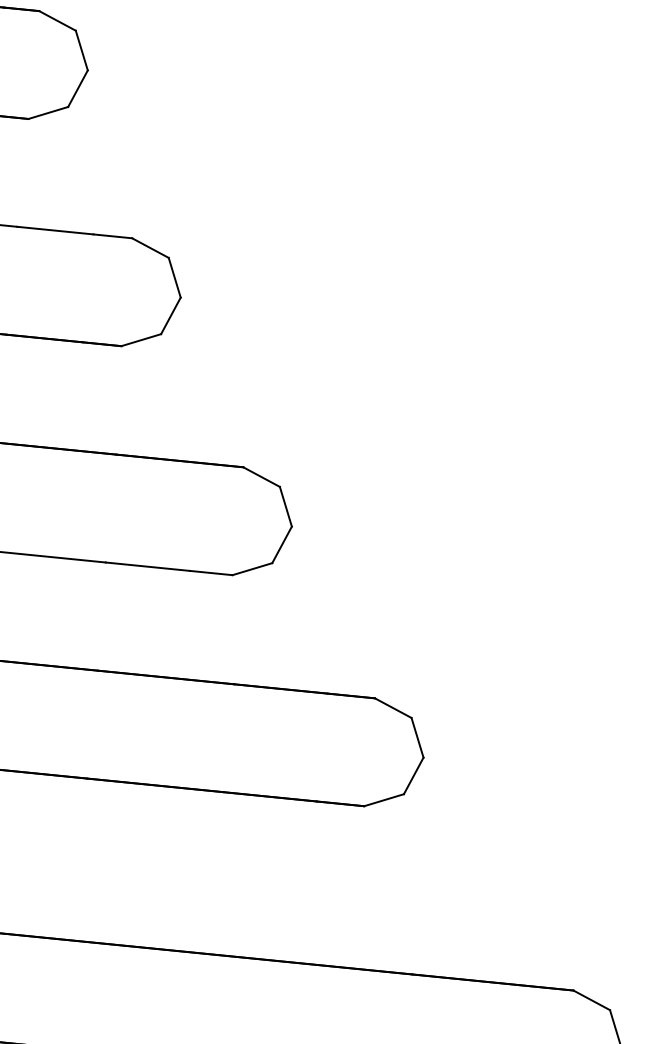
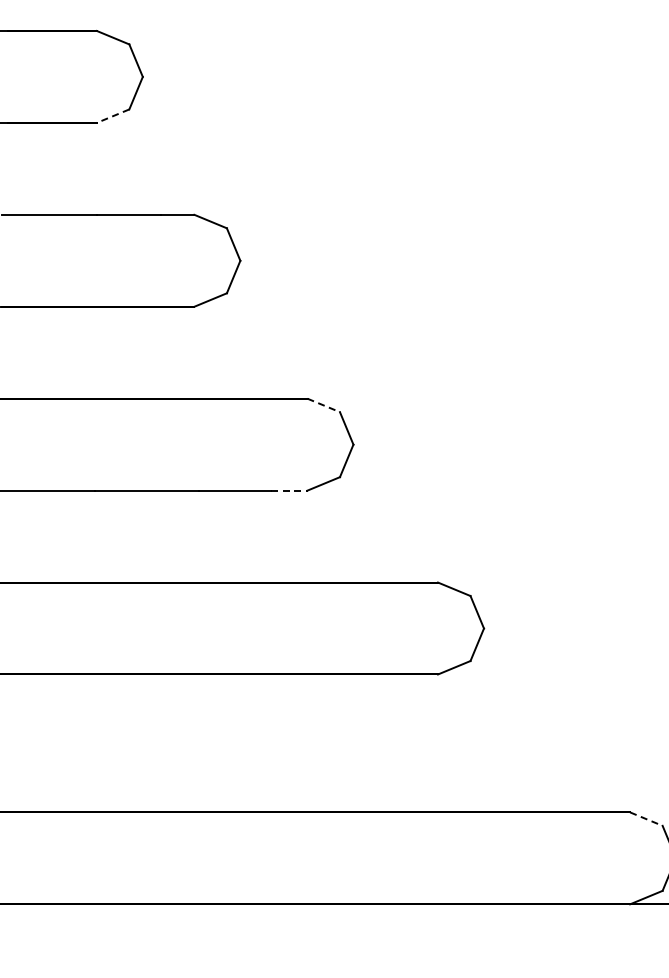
line: (48, 113) -> (113, 116), solid -> dashed
line: (261, 477) -> (323, 405), solid -> dashed
line: (211, 572) -> (289, 490), solid -> dashed
line: (591, 1000) -> (646, 819), solid -> dashed

